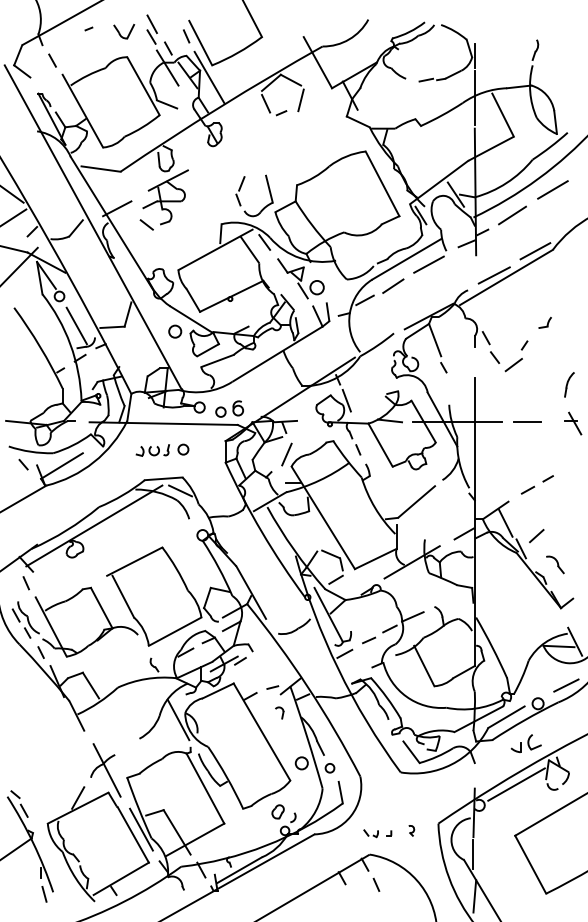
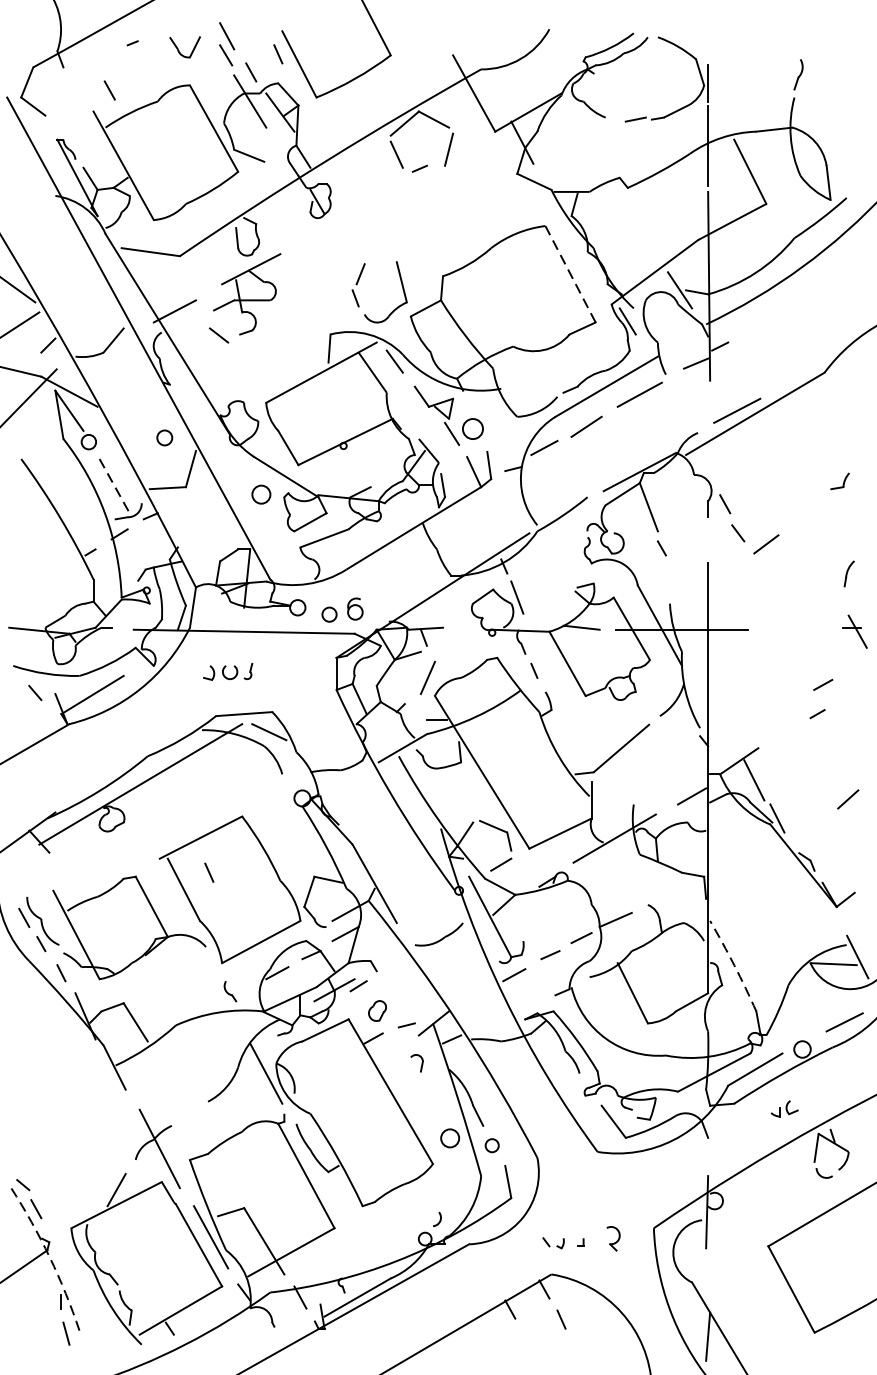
line: (52, 60) -> (109, 90), moved
line: (209, 77) -> (312, 115), removed
line: (382, 183) -> (570, 273), solid -> dashed
line: (552, 189) -> (823, 282), removed
line: (512, 215) -> (764, 321), removed
line: (535, 251) -> (798, 375), removed
part: (544, 322) -> (838, 480), moved
line: (76, 325) -> (114, 485), solid -> dashed
line: (524, 345) -> (782, 515), removed
part: (569, 384) -> (849, 573), size x0.7
line: (526, 422) -> (785, 630), removed
circle: (183, 449) -> (164, 437), moved
line: (527, 489) -> (822, 683), moved
line: (536, 536) -> (847, 800), moved
part: (555, 564) -> (828, 841), removed
line: (25, 583) -> (208, 873), moved
arc: (492, 647) -> (734, 965), solid -> dashed
part: (525, 743) -> (783, 1108), size x0.6
line: (516, 784) -> (770, 1169), removed
part: (277, 811) -> (376, 1010), moved
part: (411, 830) -> (613, 1238), size x1.6
arc: (33, 843) -> (50, 1257), solid -> dashed
line: (473, 854) -> (706, 1274), removed

